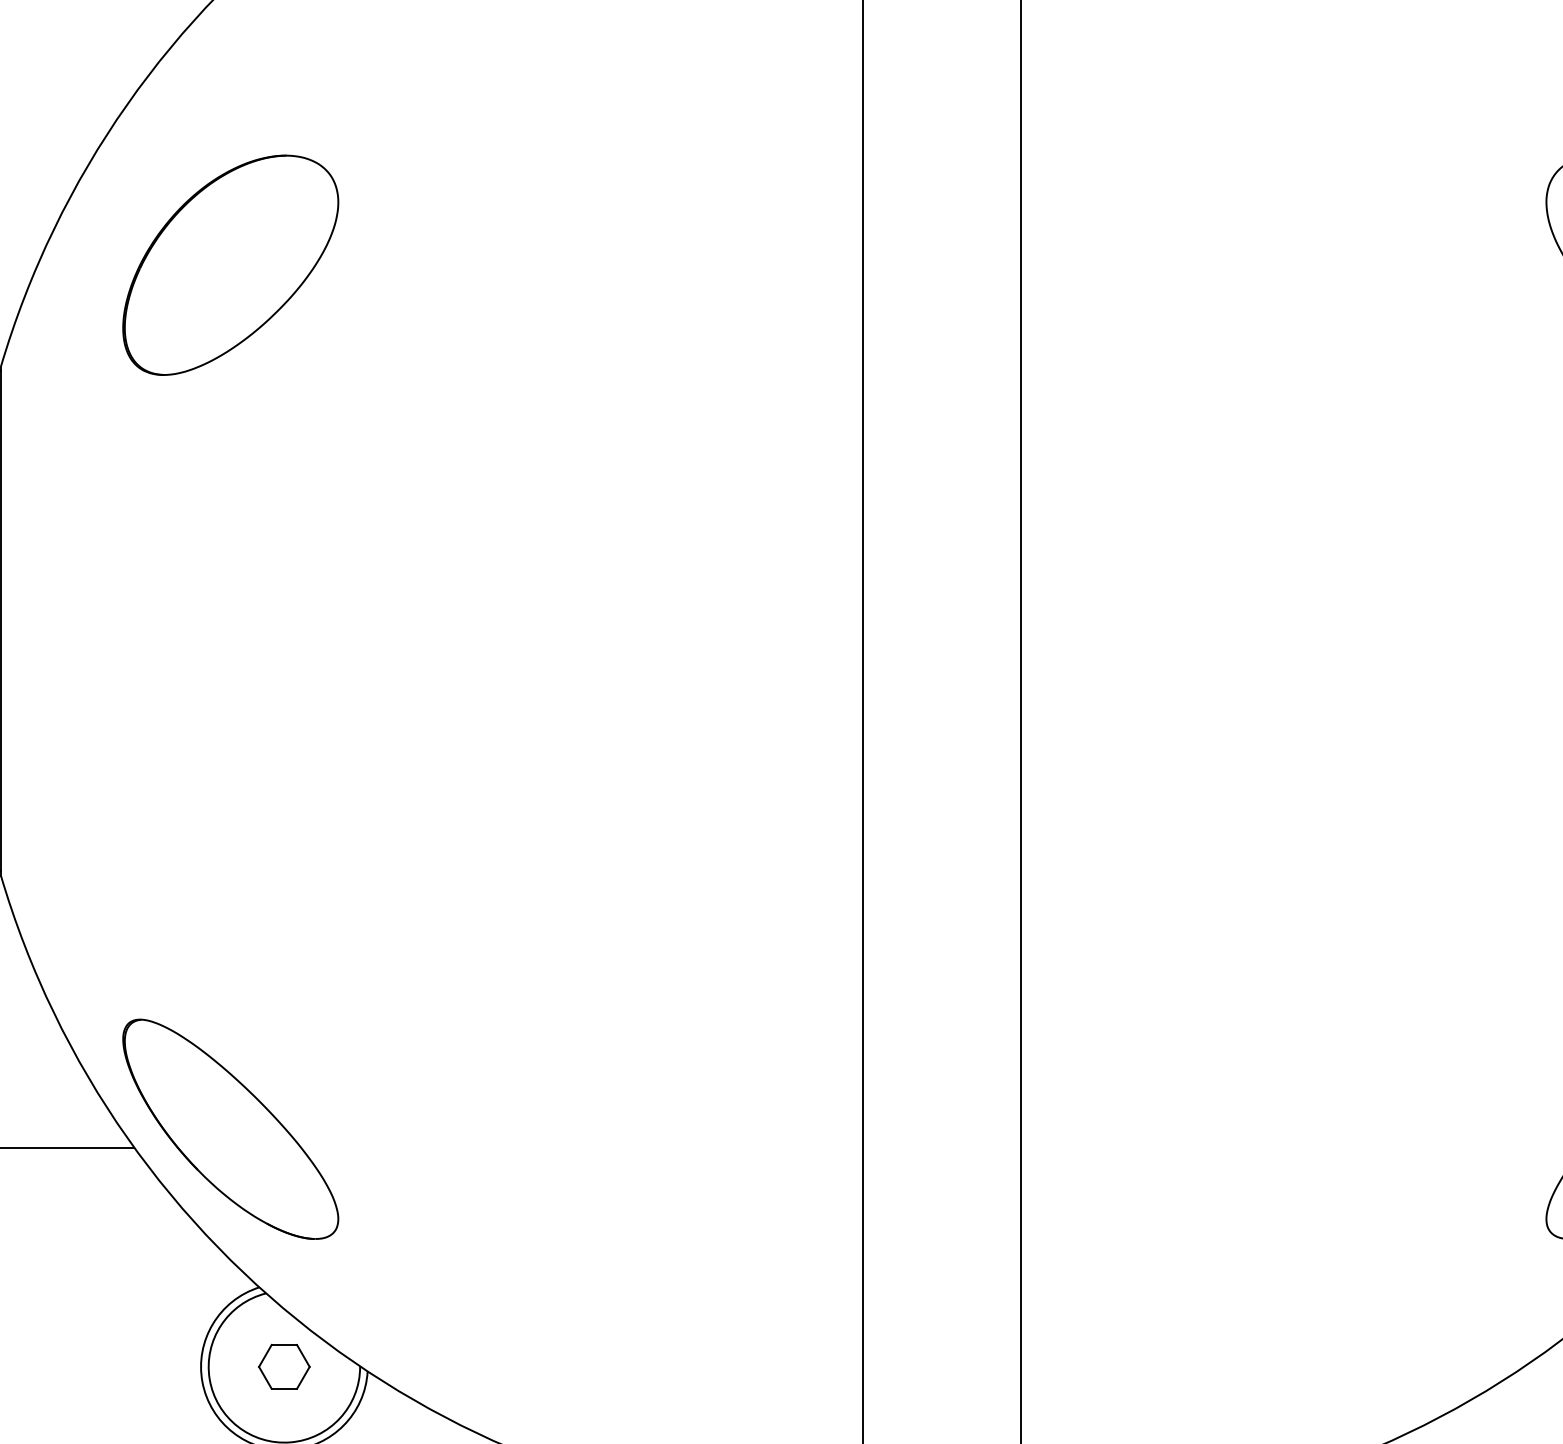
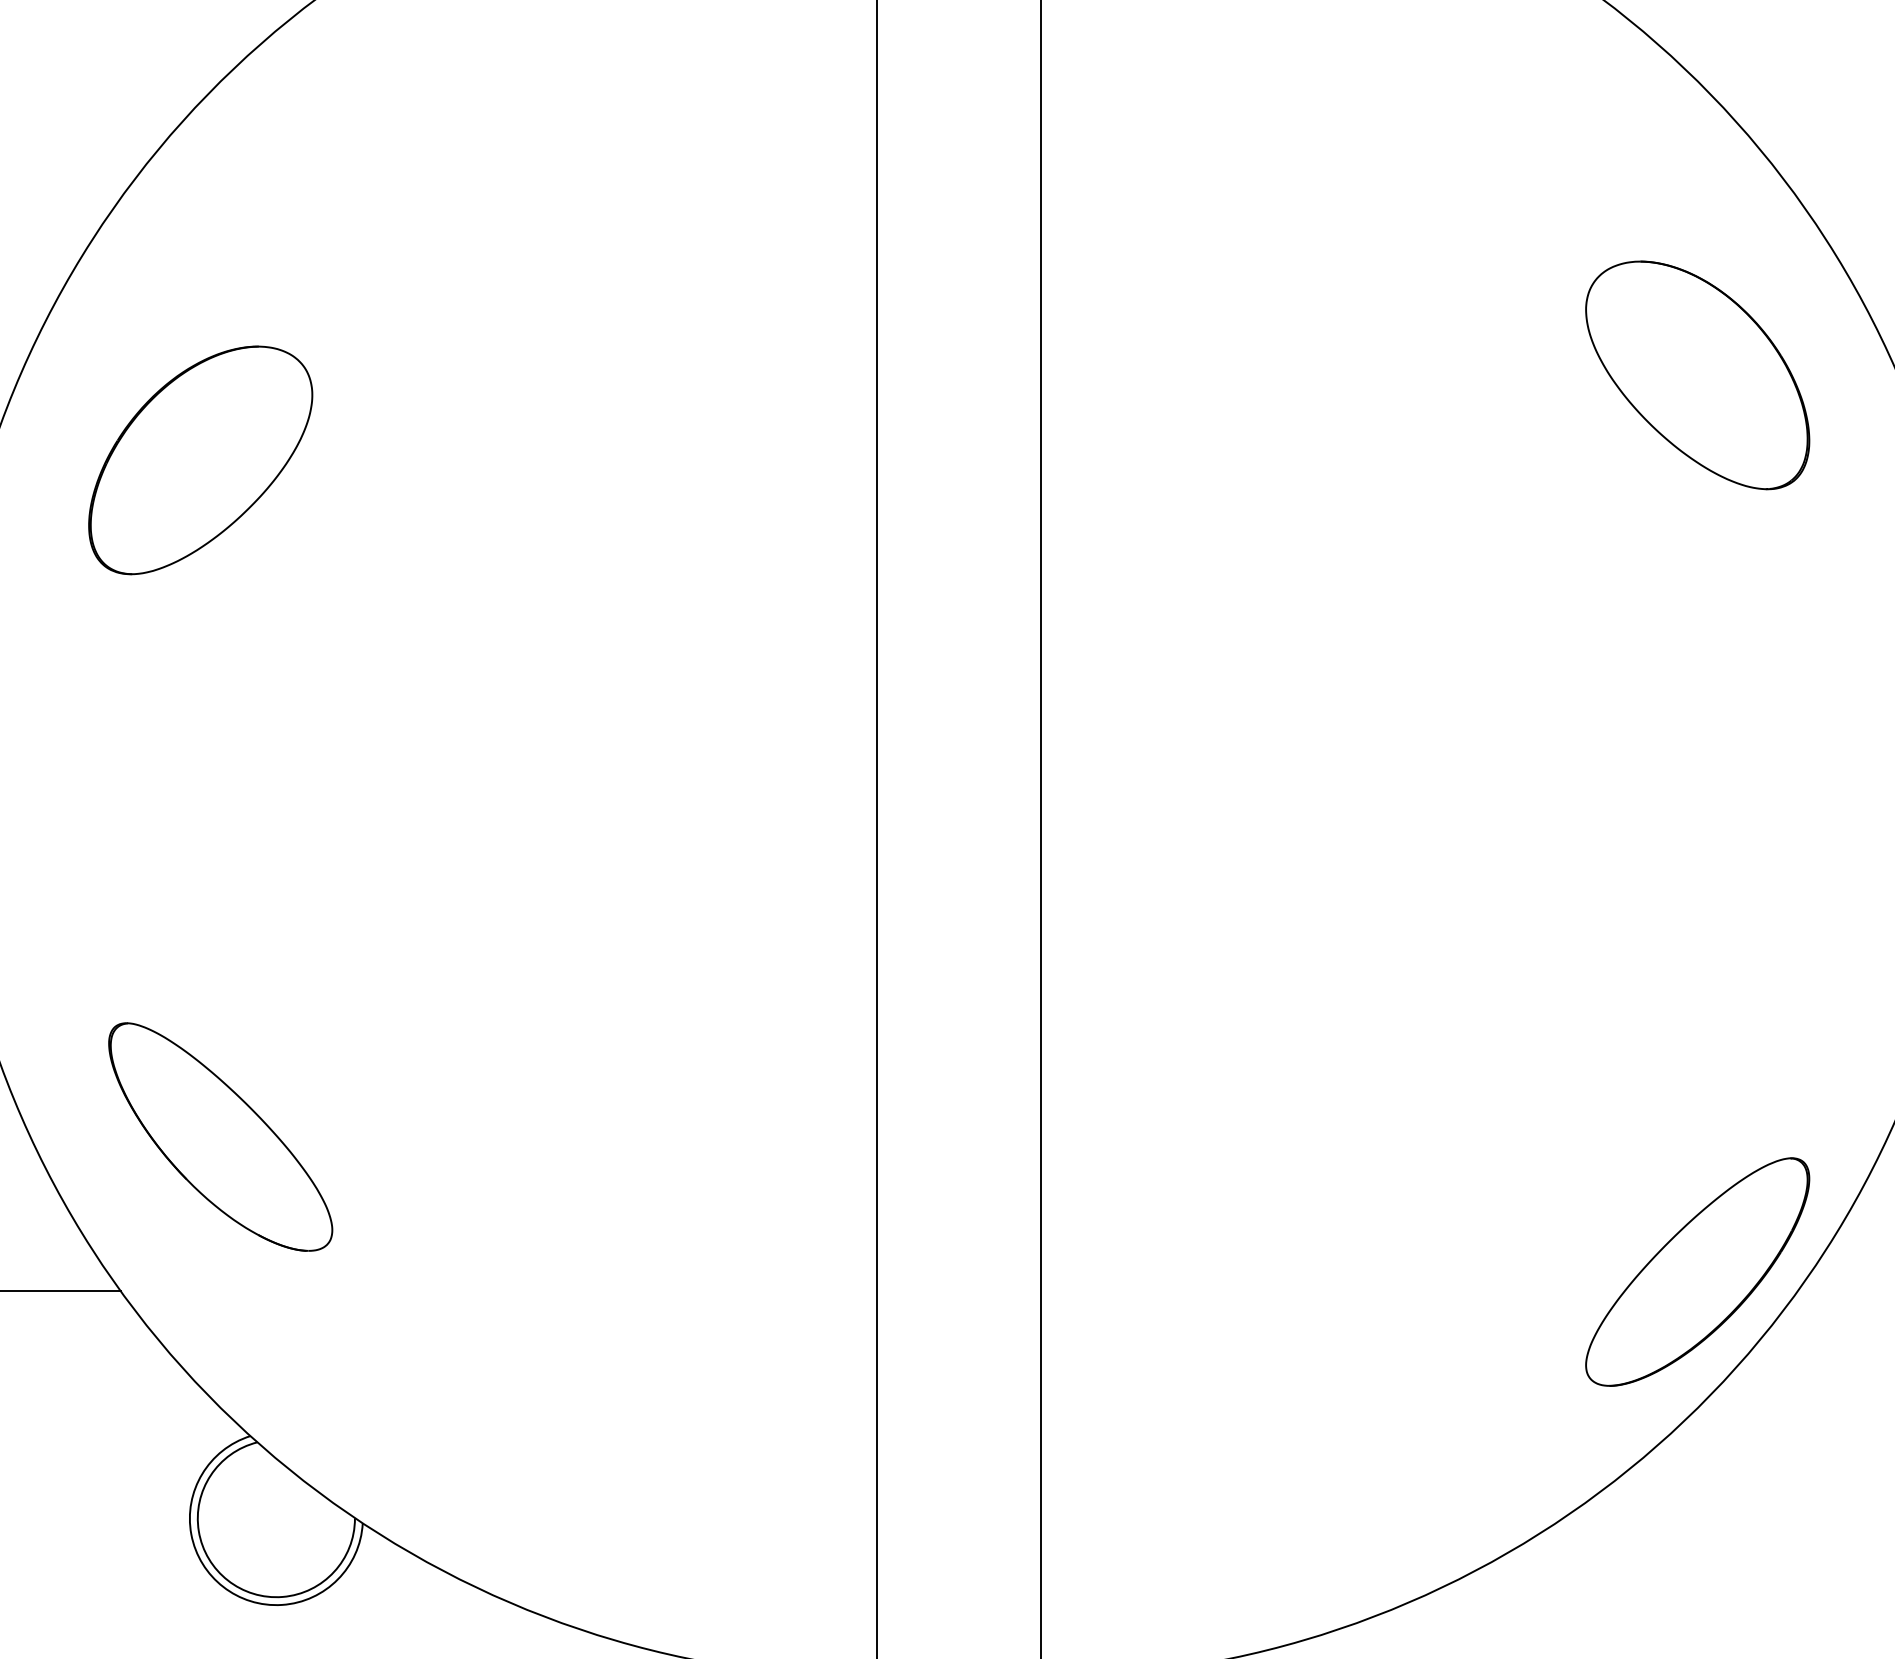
part: (230, 265) -> (200, 460), moved
part: (230, 1128) -> (220, 1136), moved
part: (284, 1366) -> (276, 1518), removed

